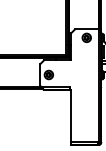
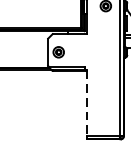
line: (71, 116) -> (86, 103), solid -> dashed

